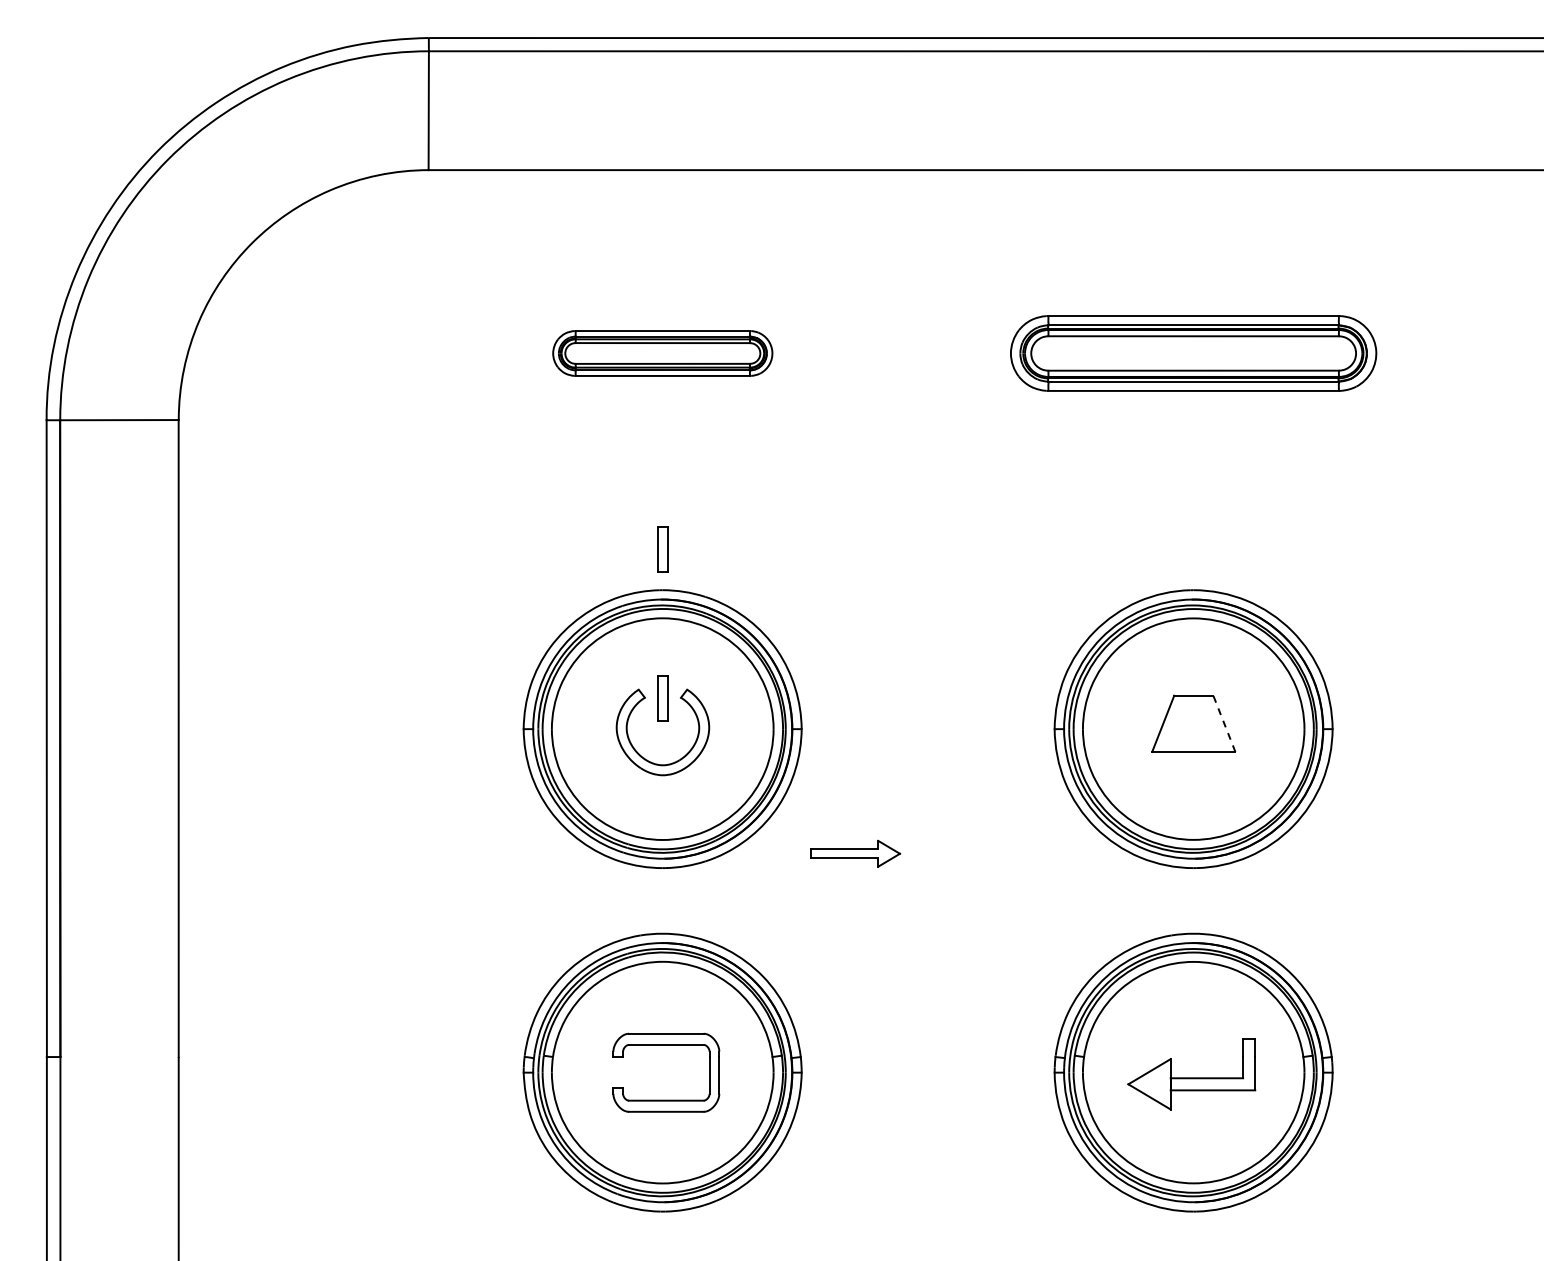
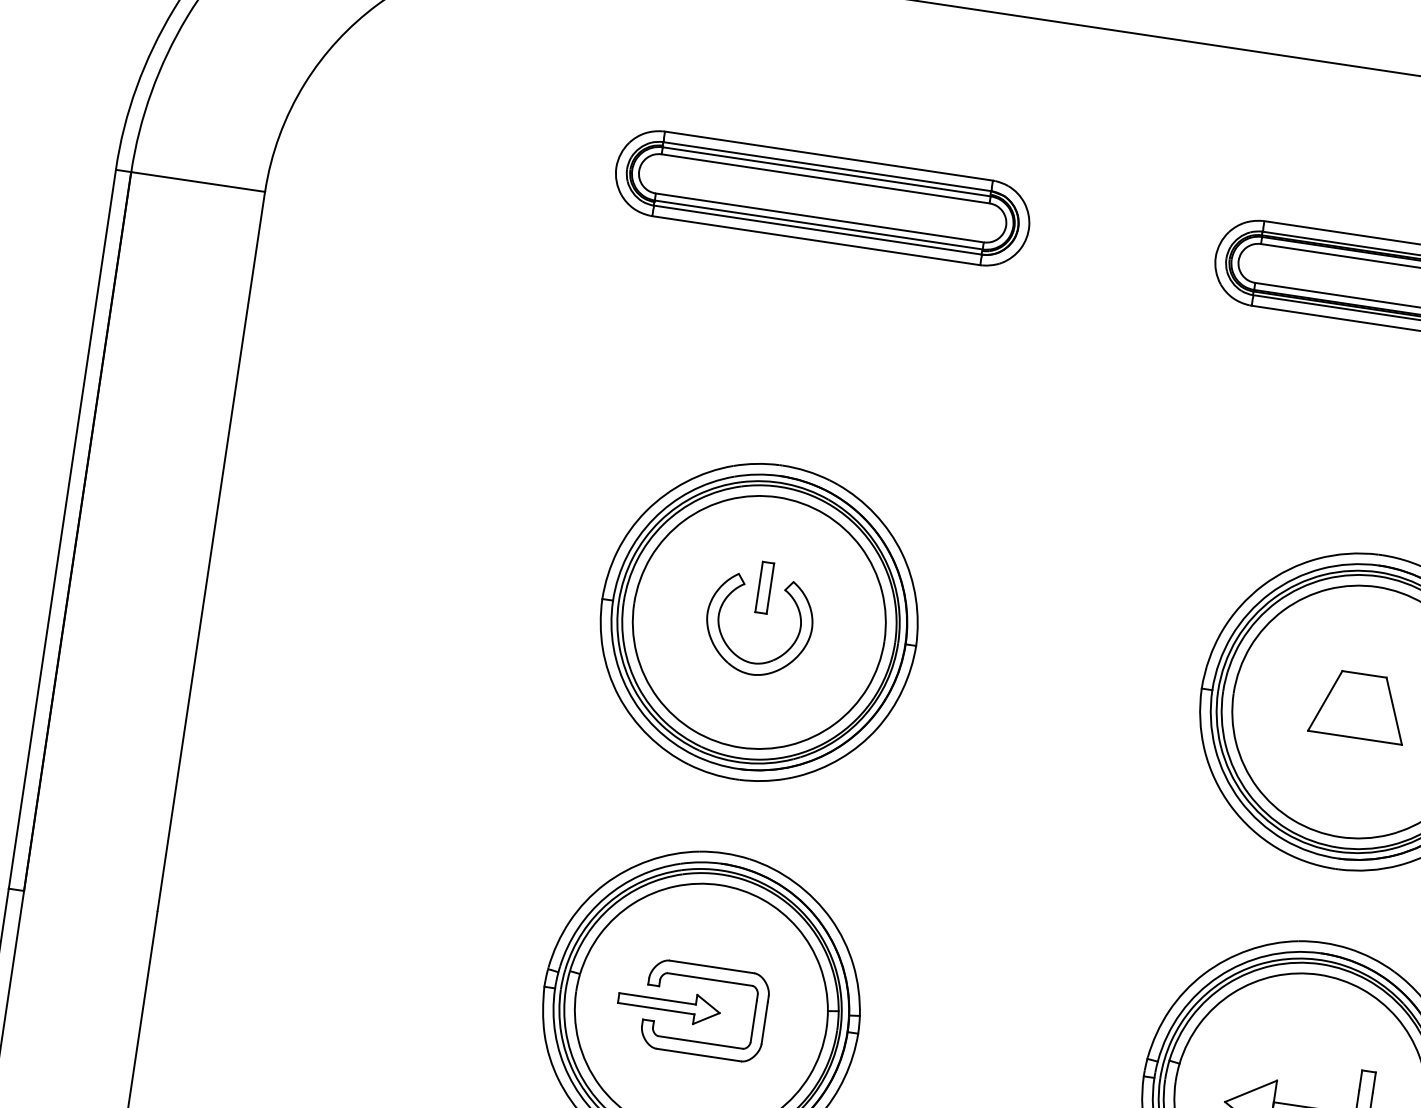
part: (662, 353) -> (822, 198), size x1.67
part: (662, 549) -> (789, 419), removed
line: (1224, 723) -> (1394, 710), dashed -> solid
part: (855, 853) -> (669, 1005), moved

